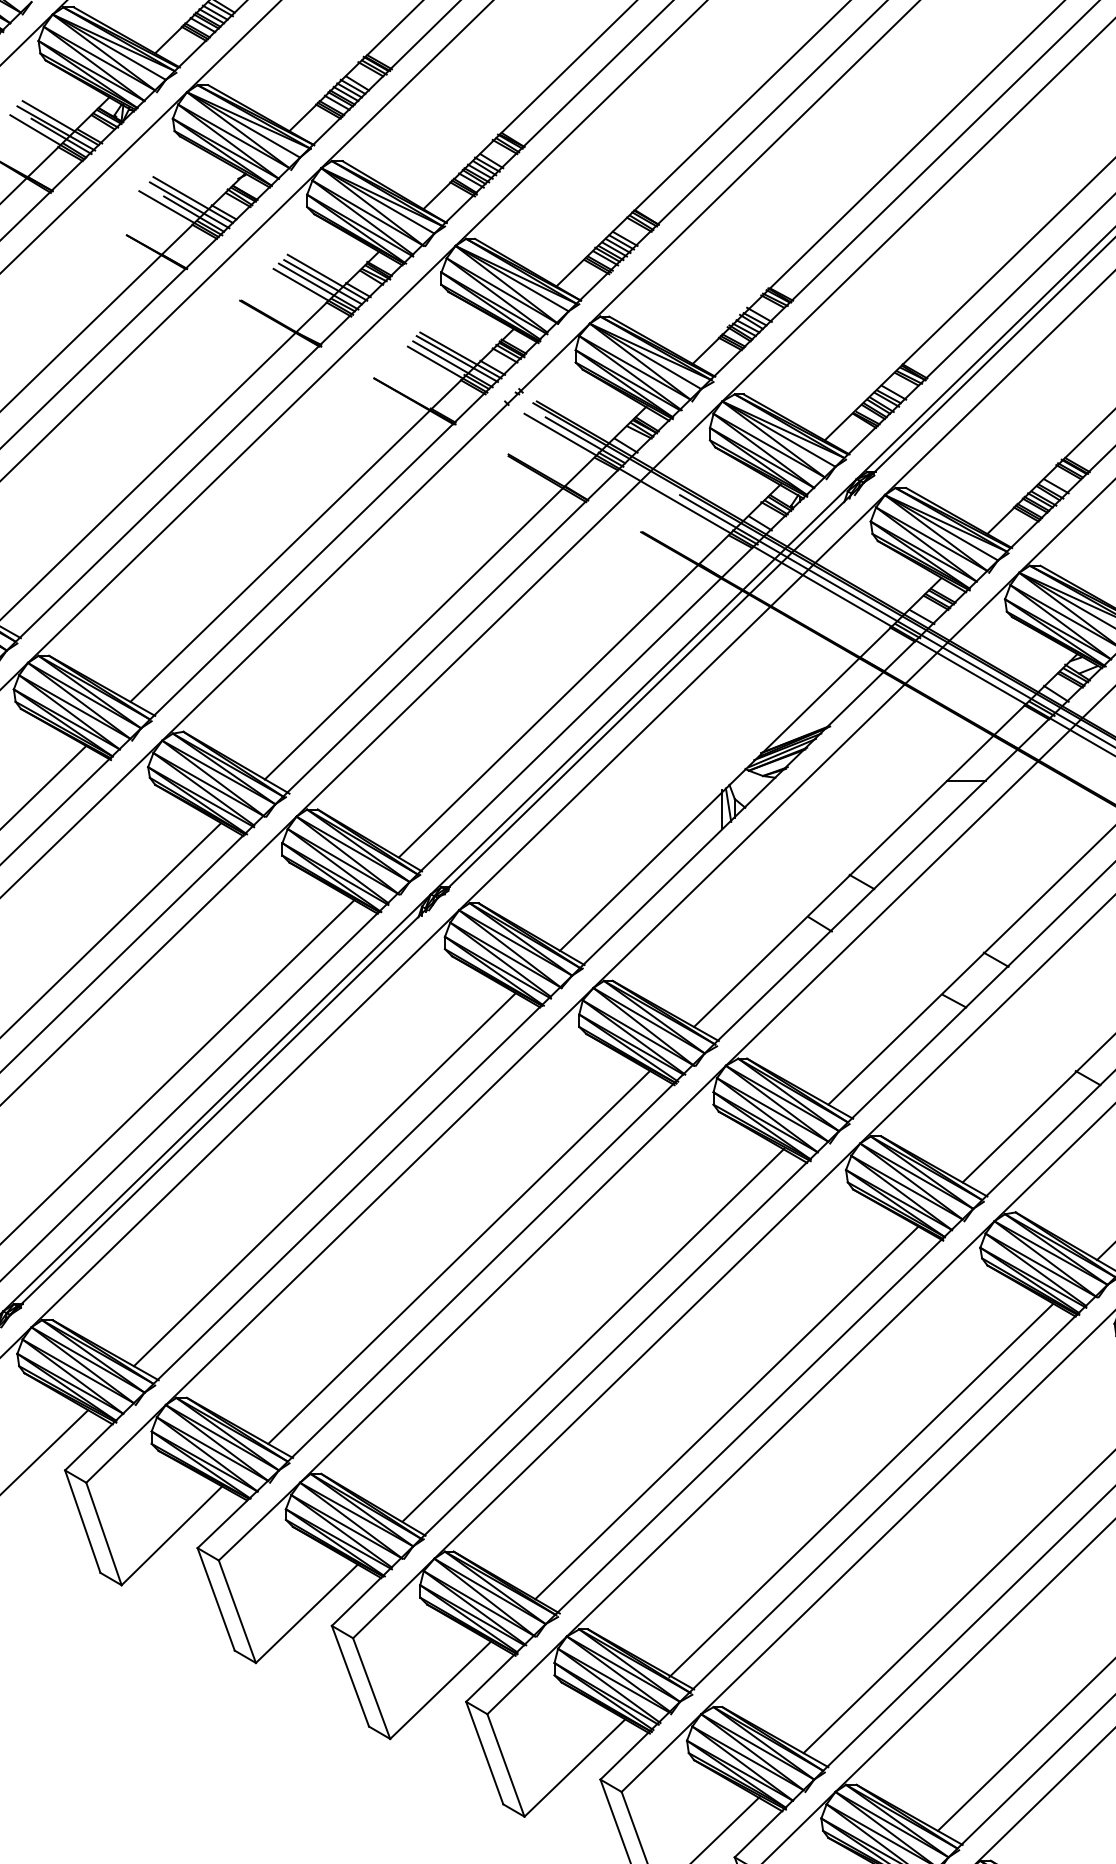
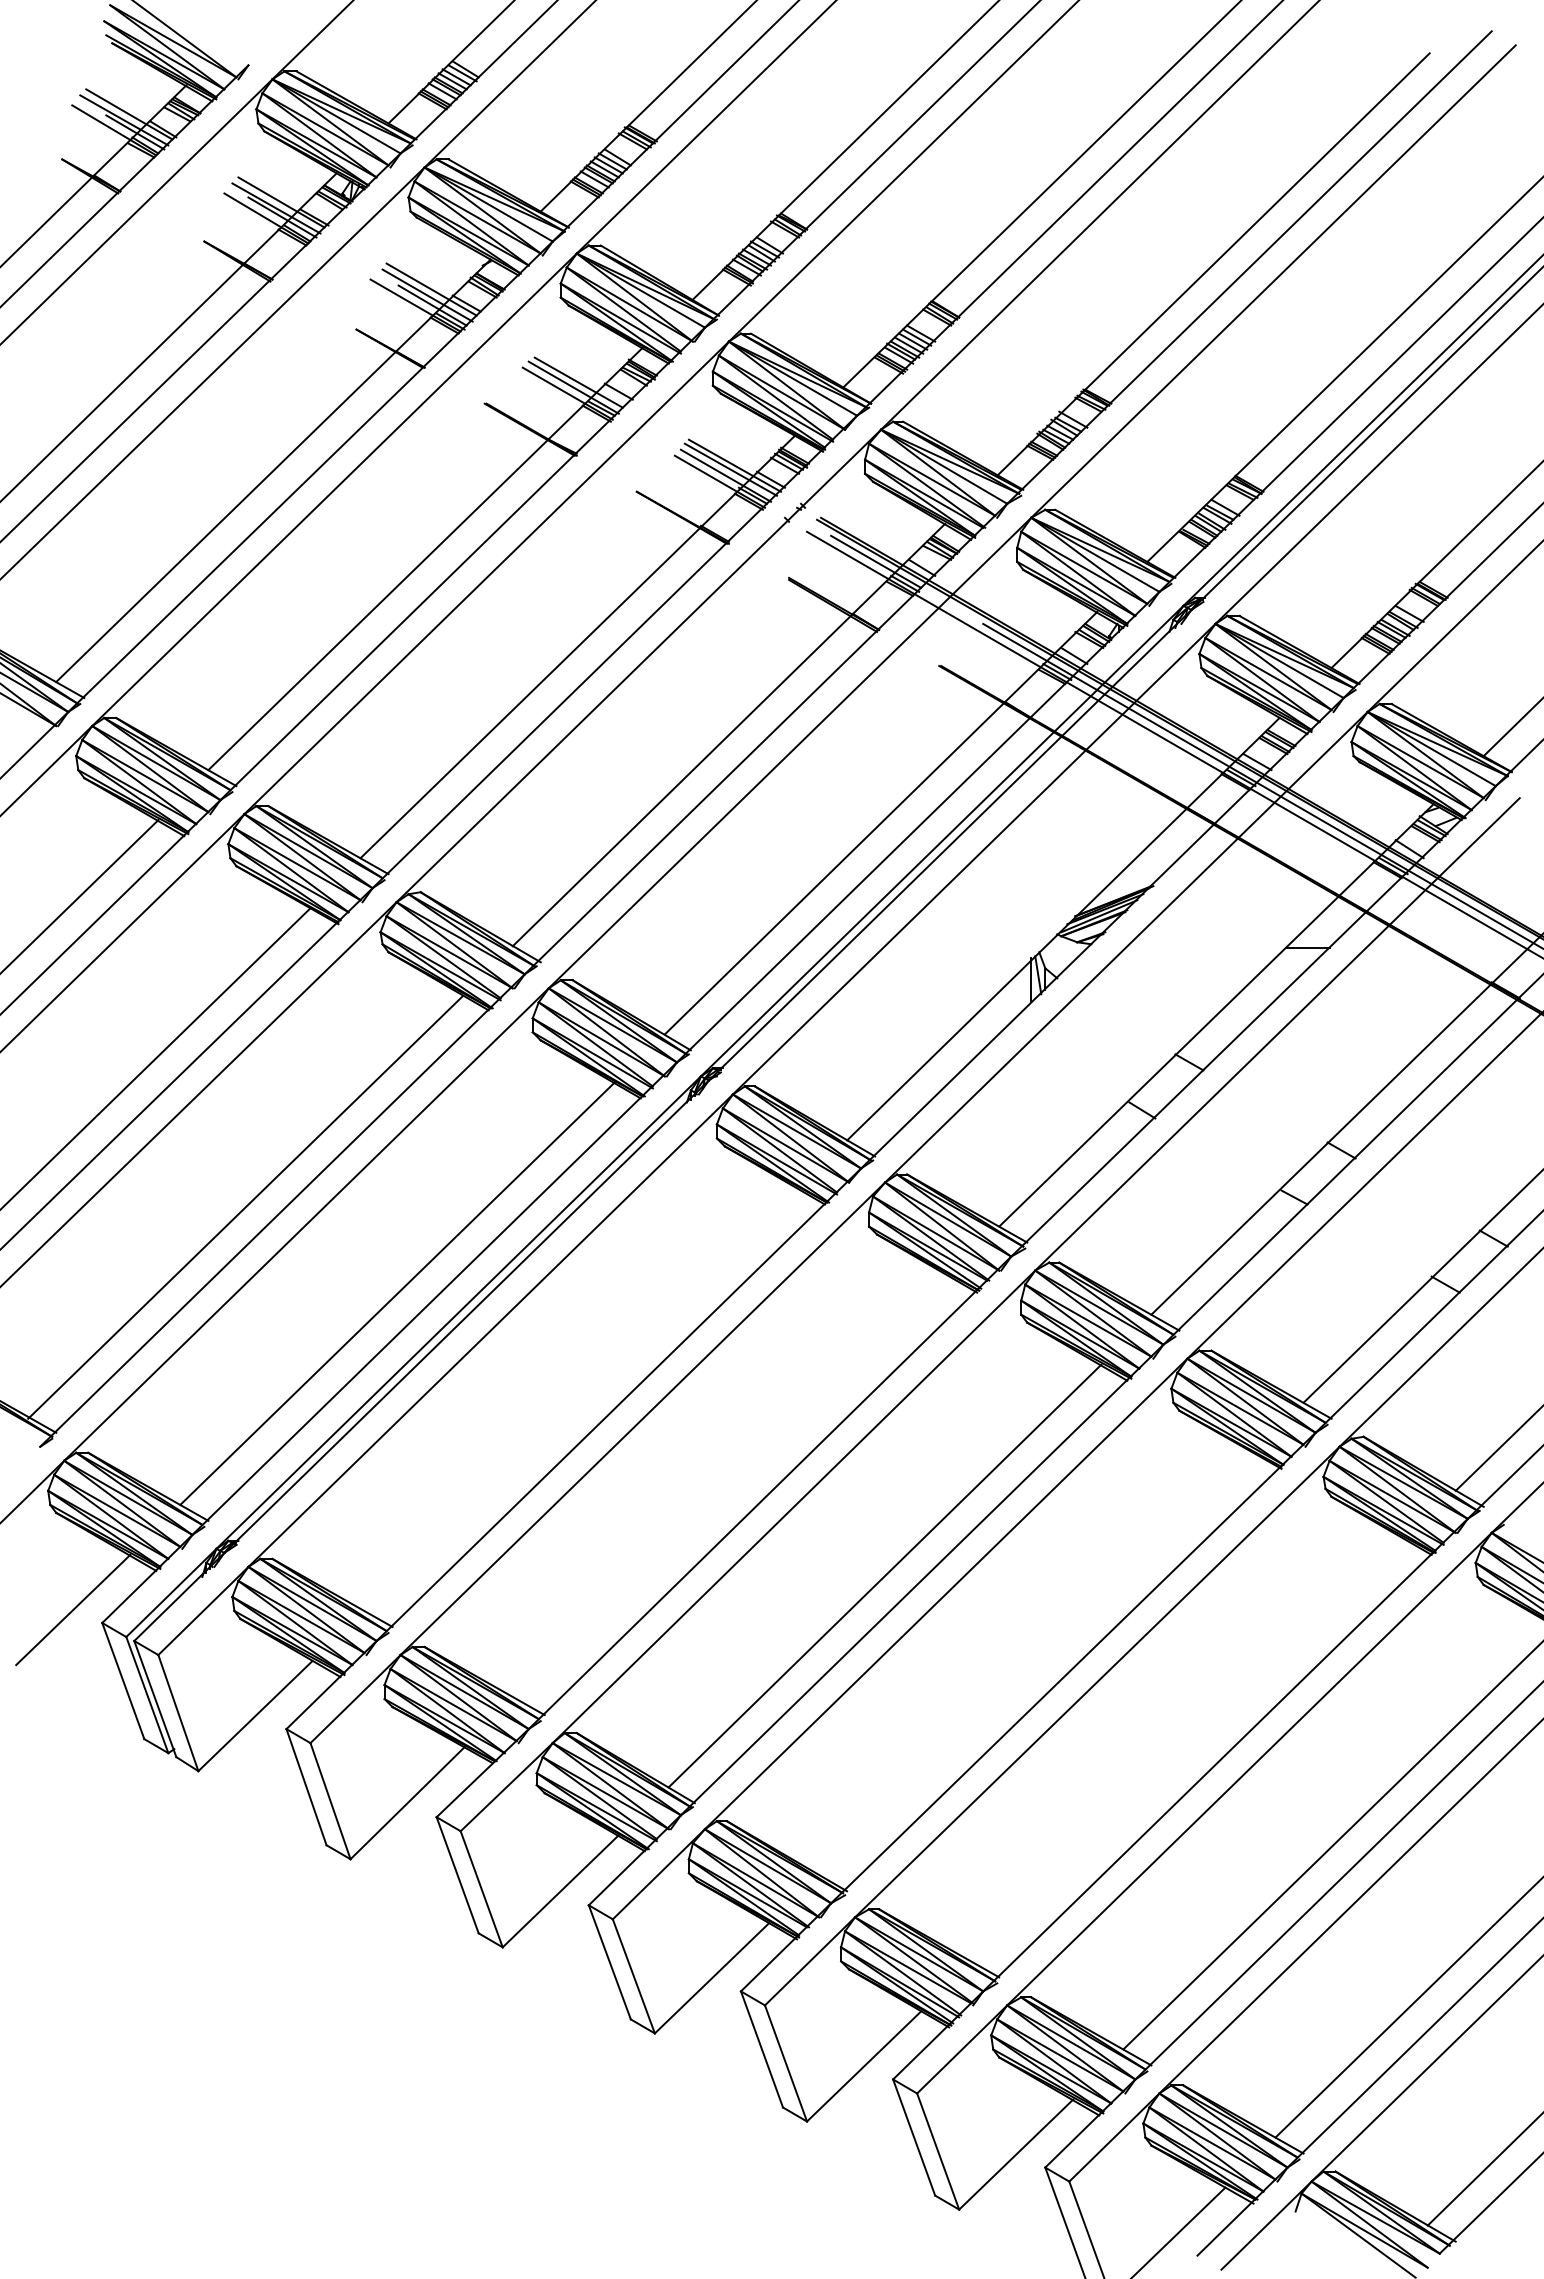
line: (327, 277) -> (583, 377), removed
line: (324, 1179) -> (580, 1399), removed
line: (458, 1257) -> (732, 1487), removed
line: (727, 1412) -> (1036, 1663), removed
line: (861, 1490) -> (1188, 1751), removed

